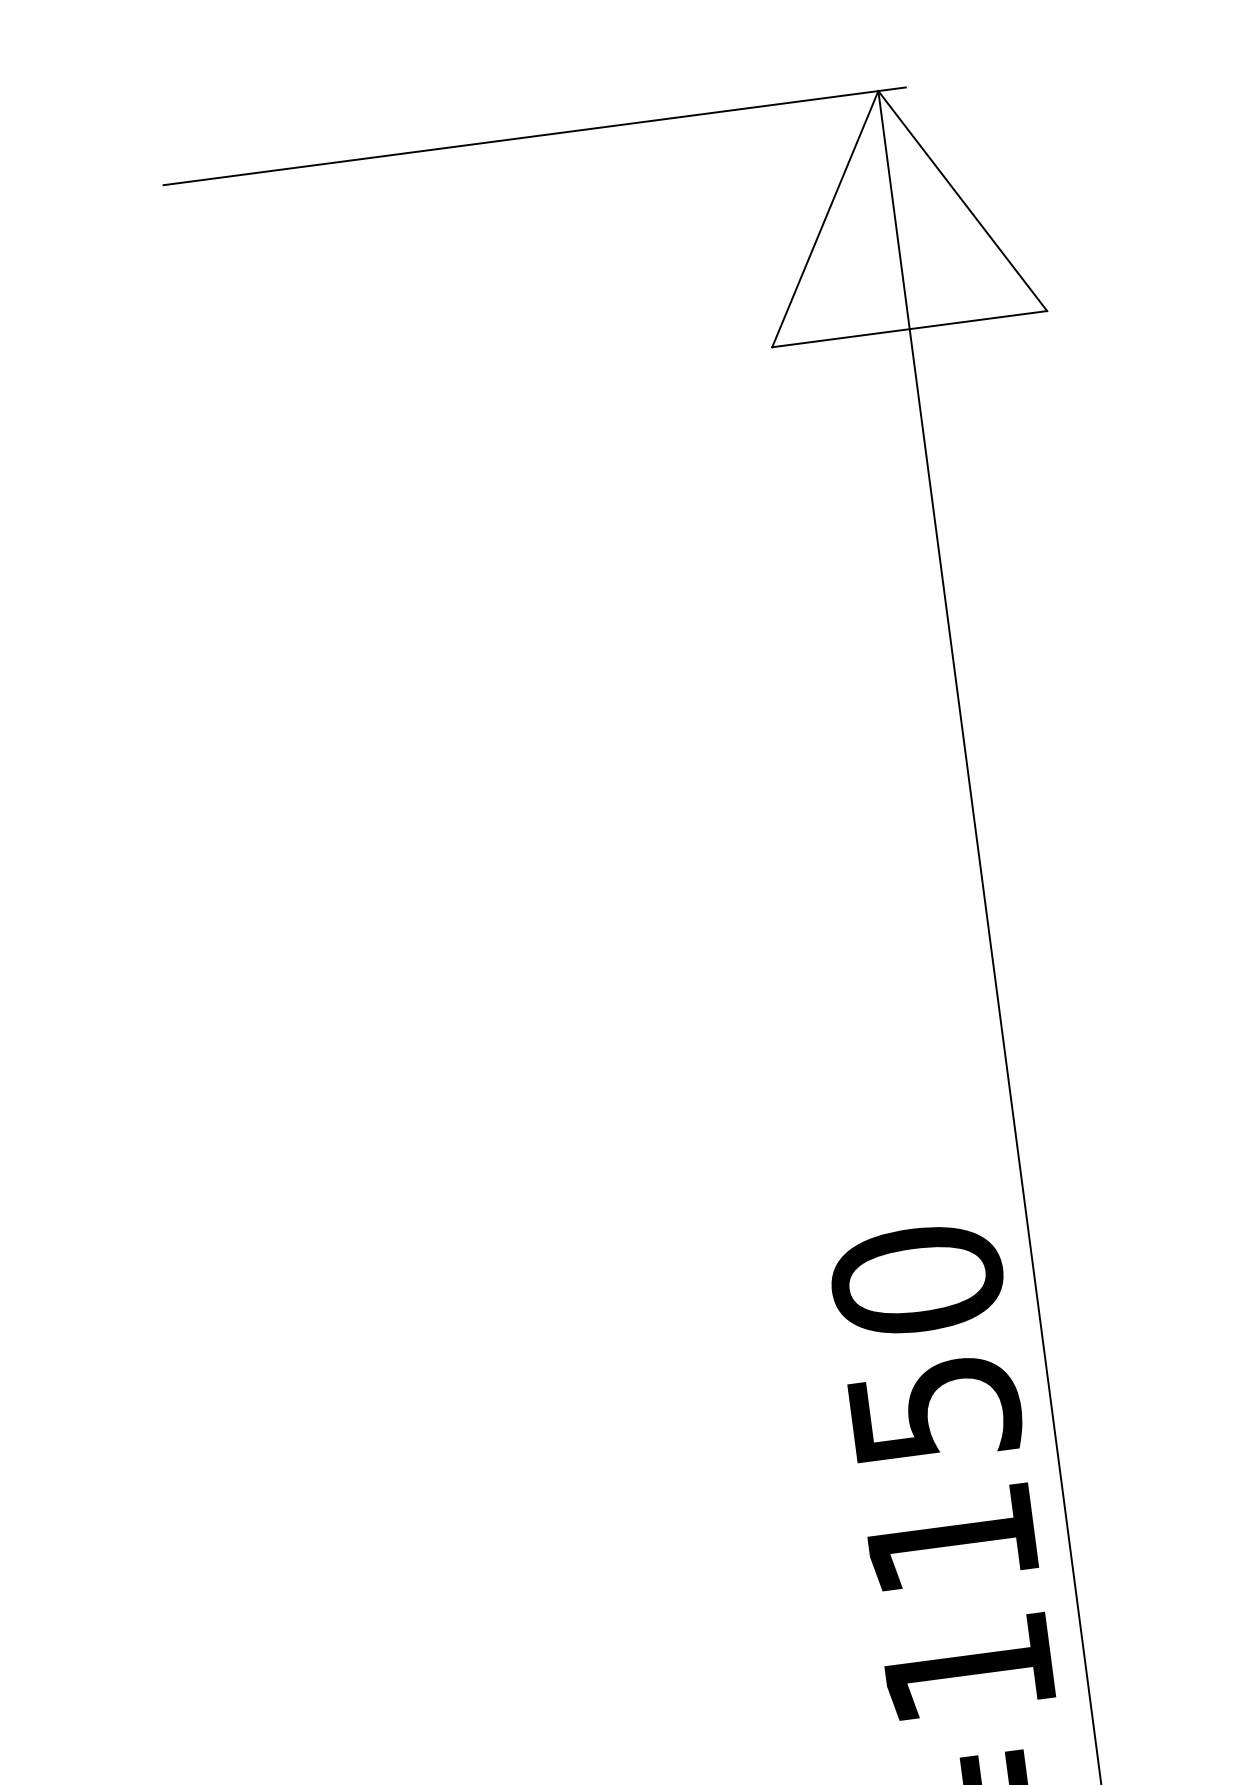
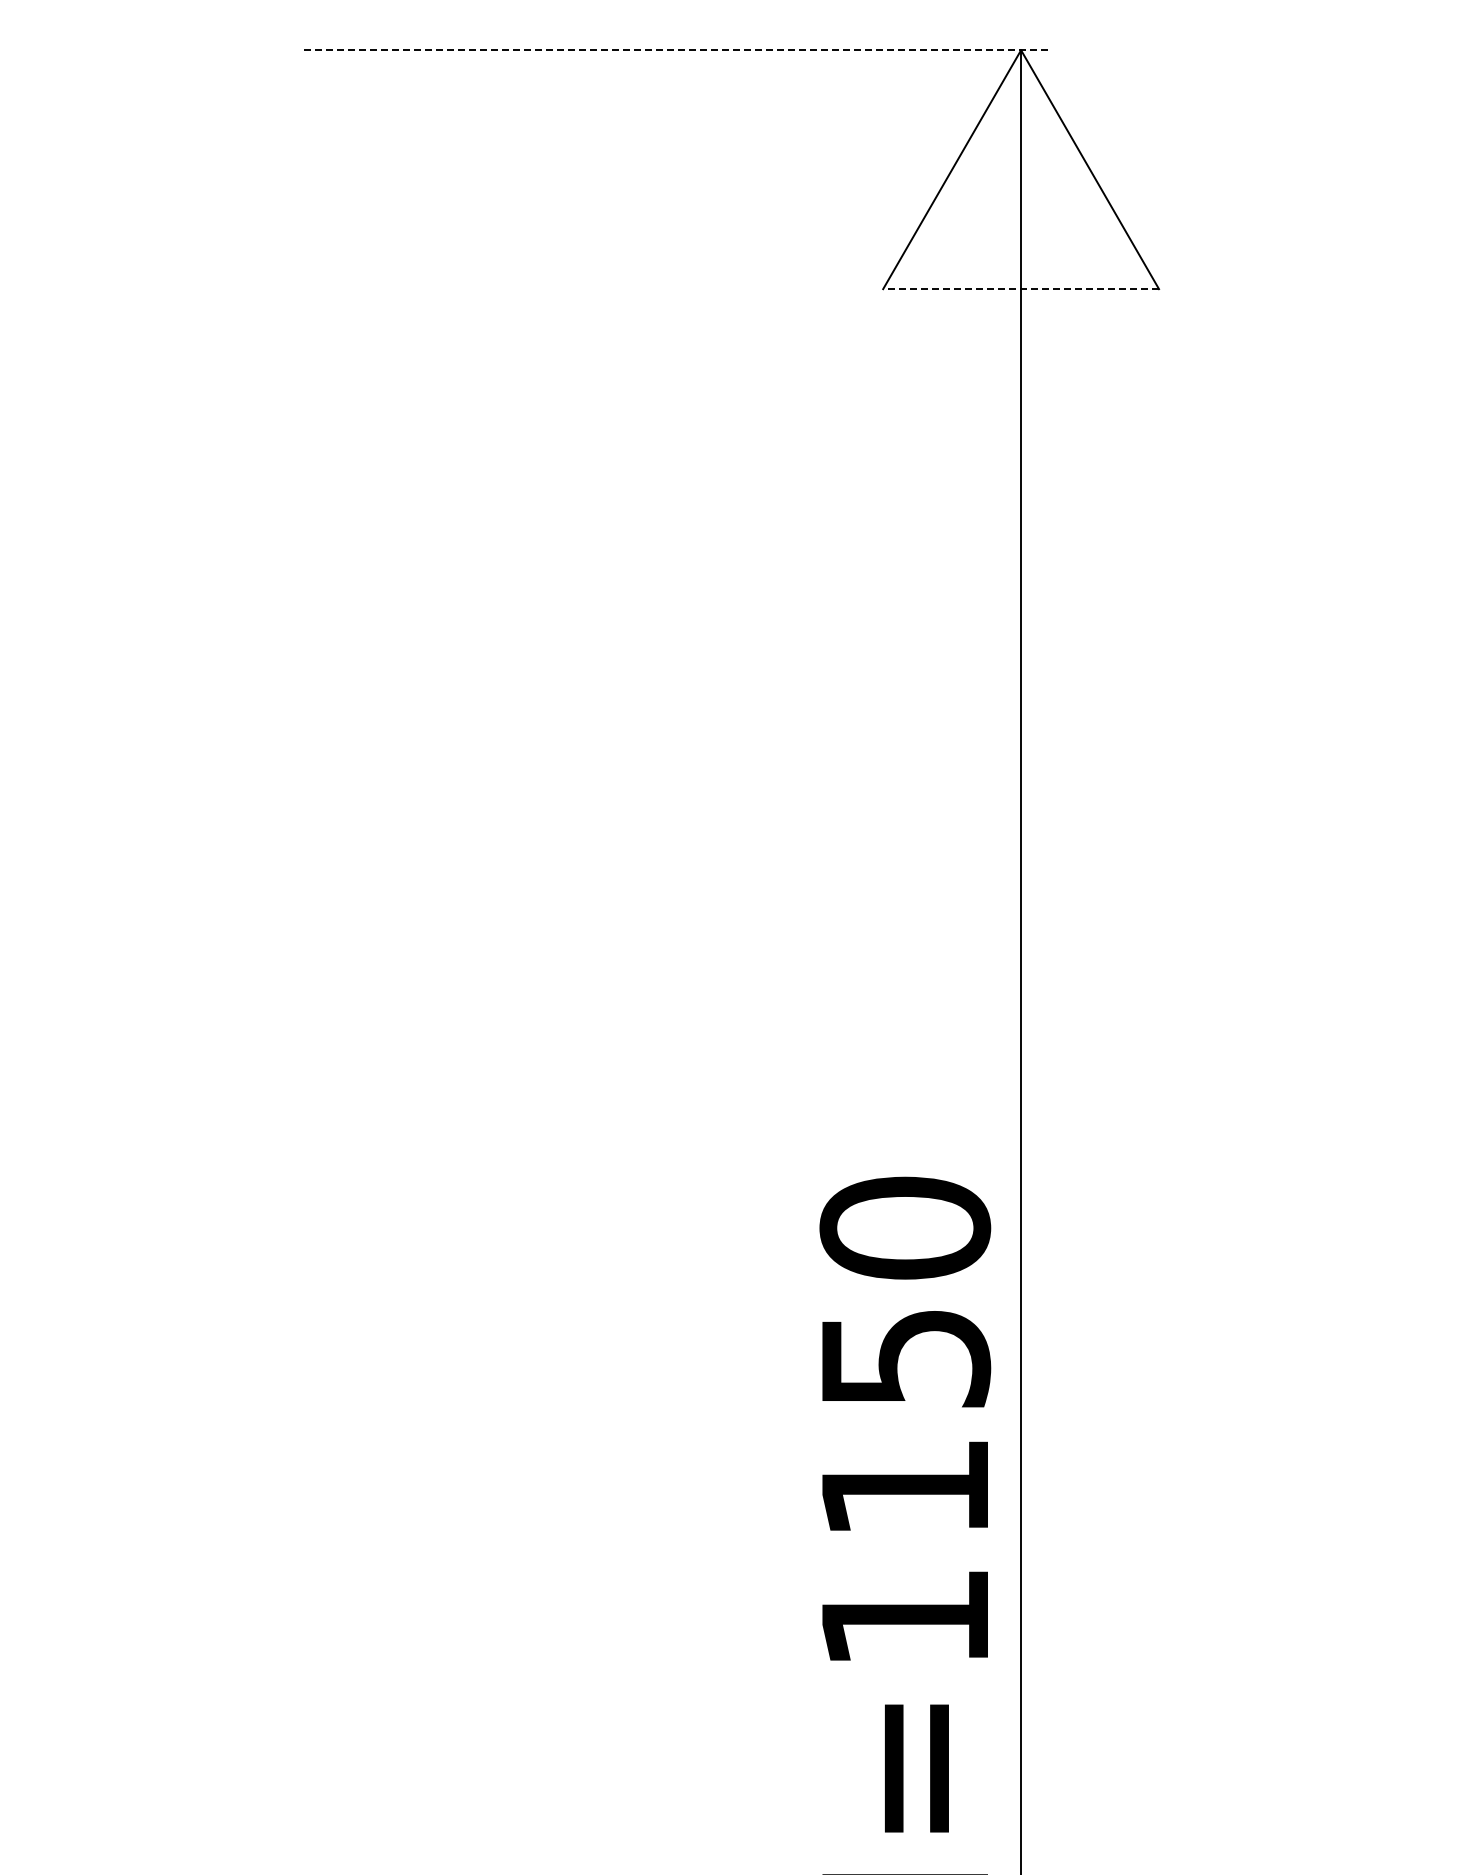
line: (534, 136) -> (676, 50), solid -> dashed
line: (910, 329) -> (1021, 289), solid -> dashed

